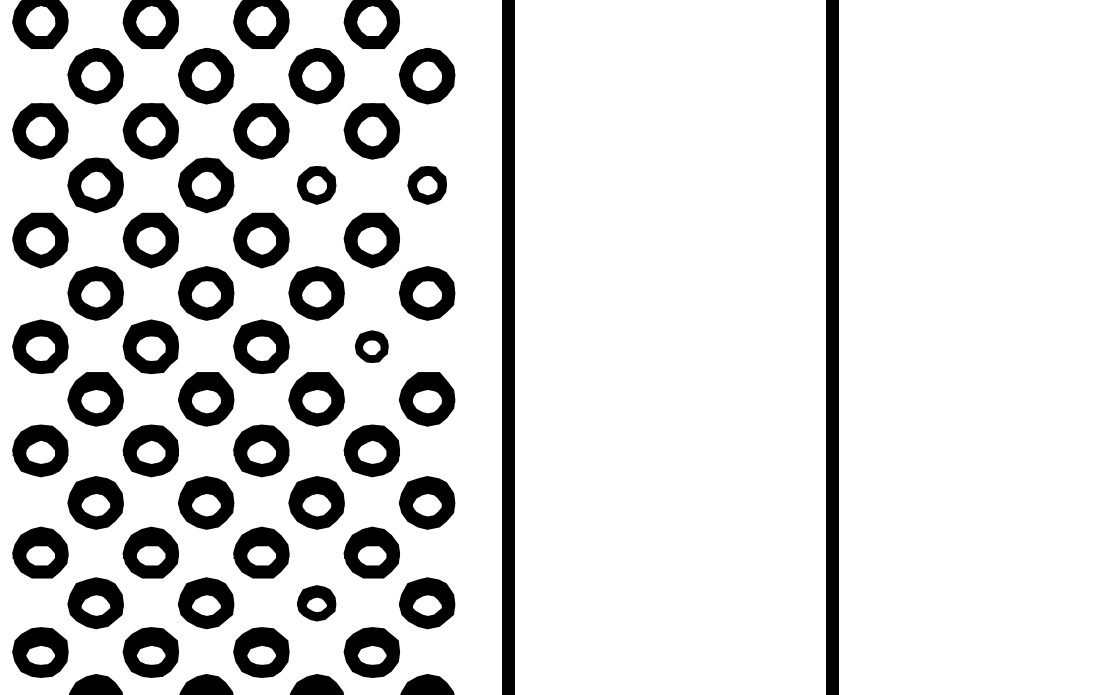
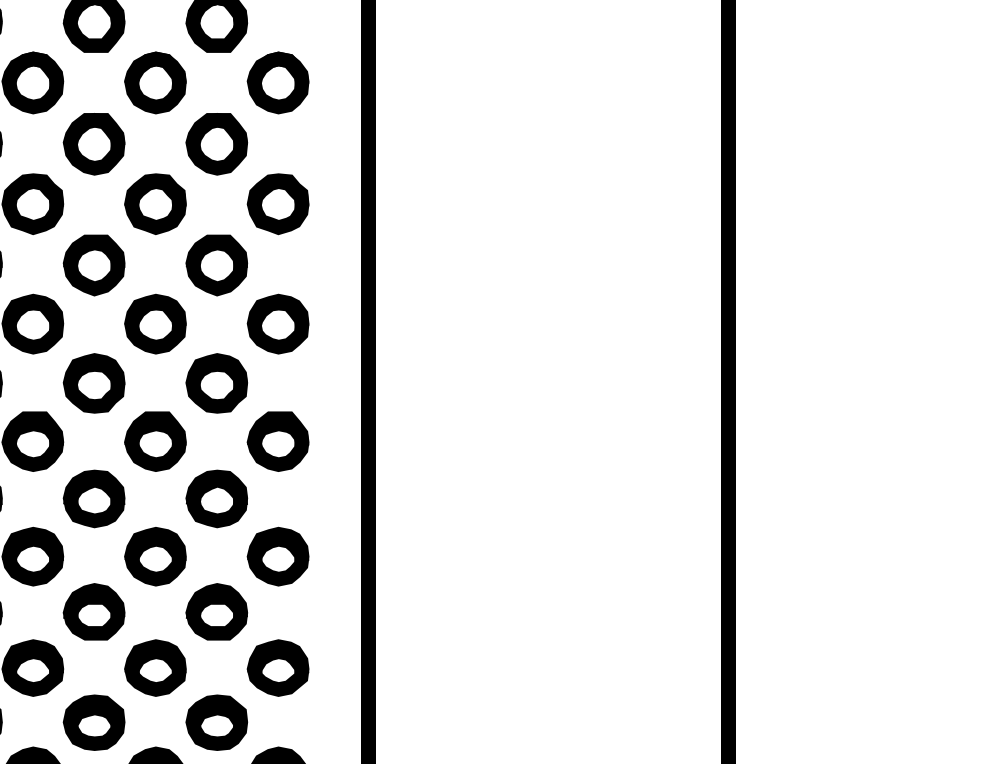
part: (316, 185) -> (155, 204), size x1.43
part: (427, 185) -> (278, 204), size x1.43
part: (371, 346) -> (216, 383), size x1.67
part: (316, 603) -> (155, 668), size x1.43

